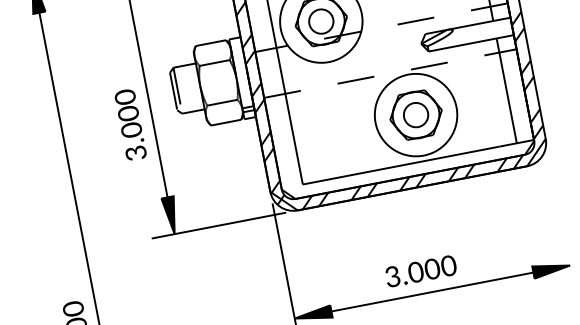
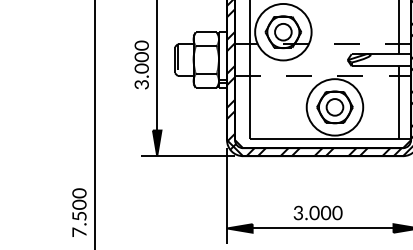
text: (130, 124) -> (141, 64), moved

